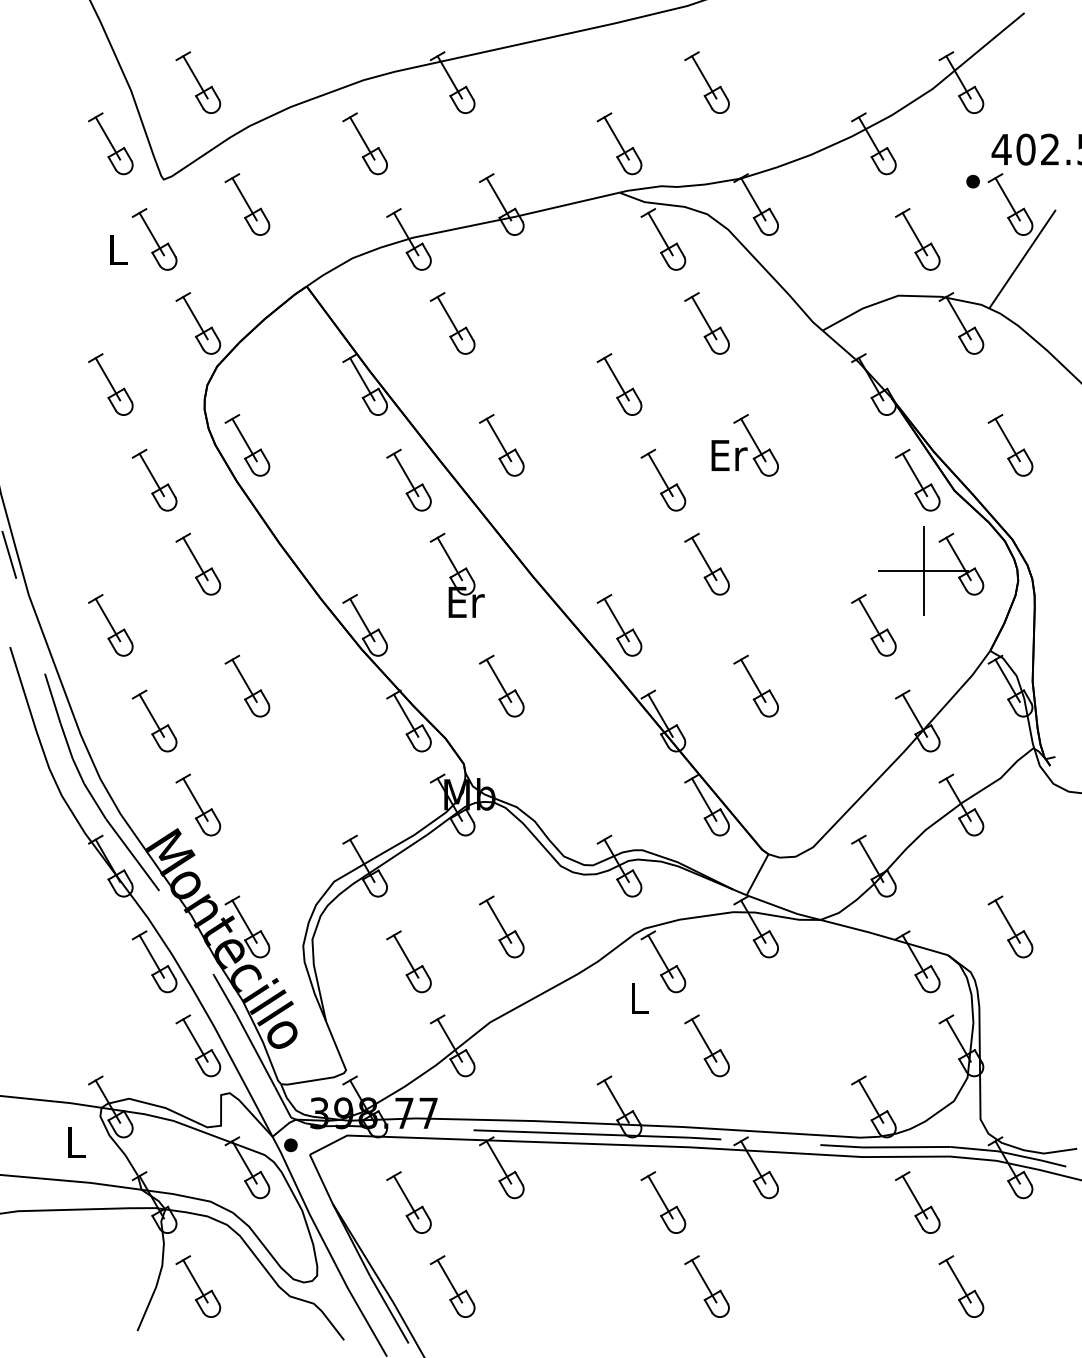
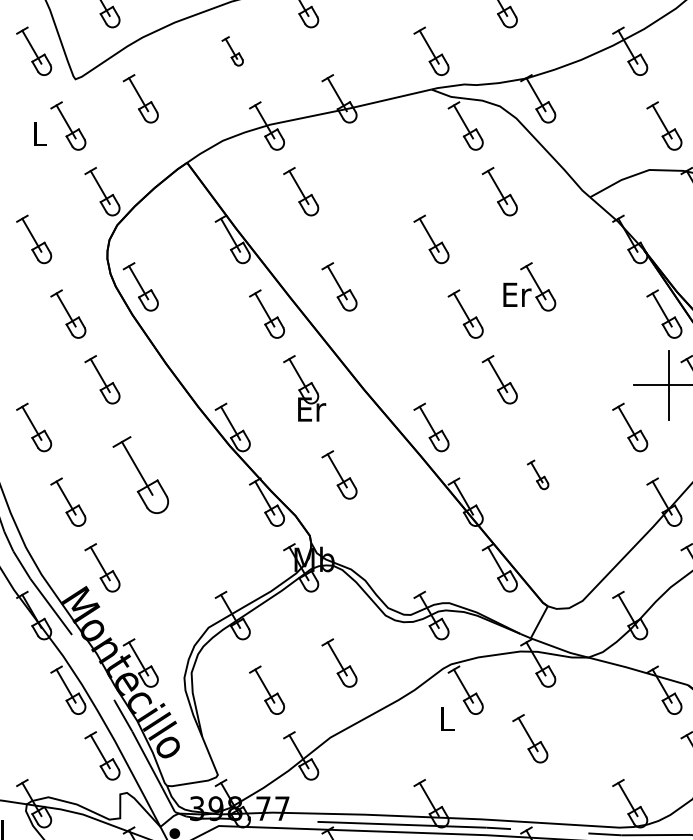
part: (364, 143) -> (232, 51), size x0.6
part: (247, 685) -> (140, 474), size x1.6
part: (755, 685) -> (537, 474), size x0.6
part: (706, 1045) -> (529, 738), moved

